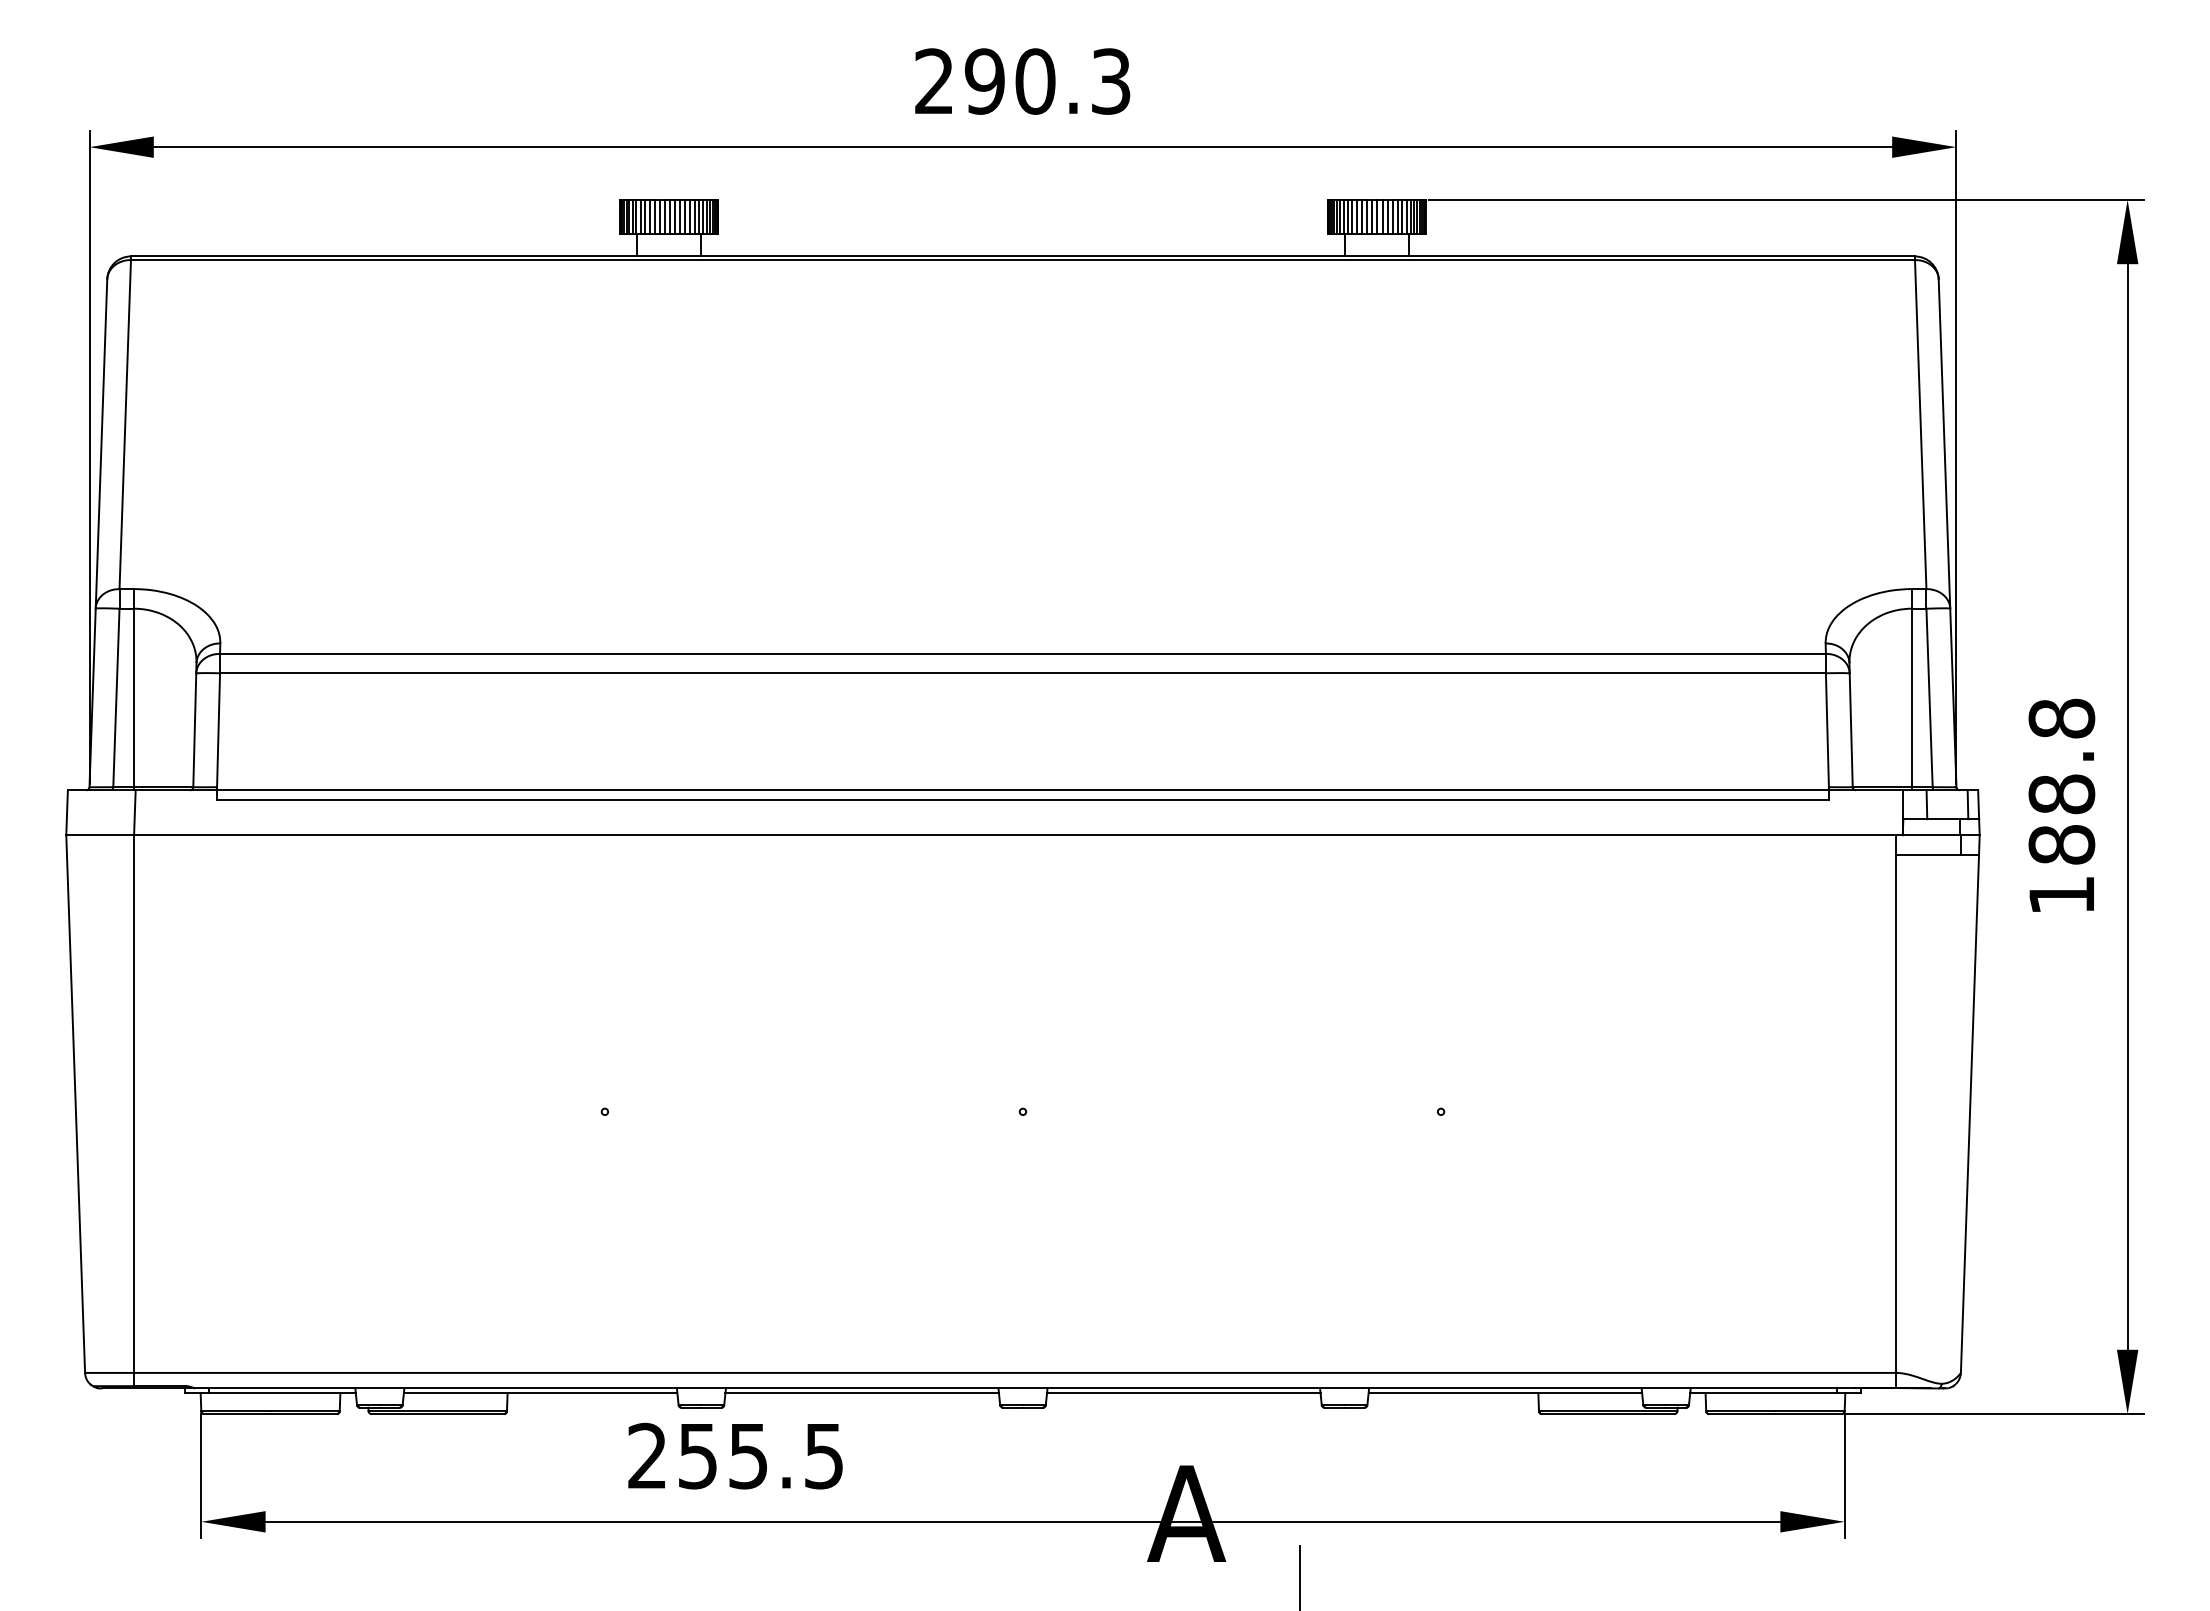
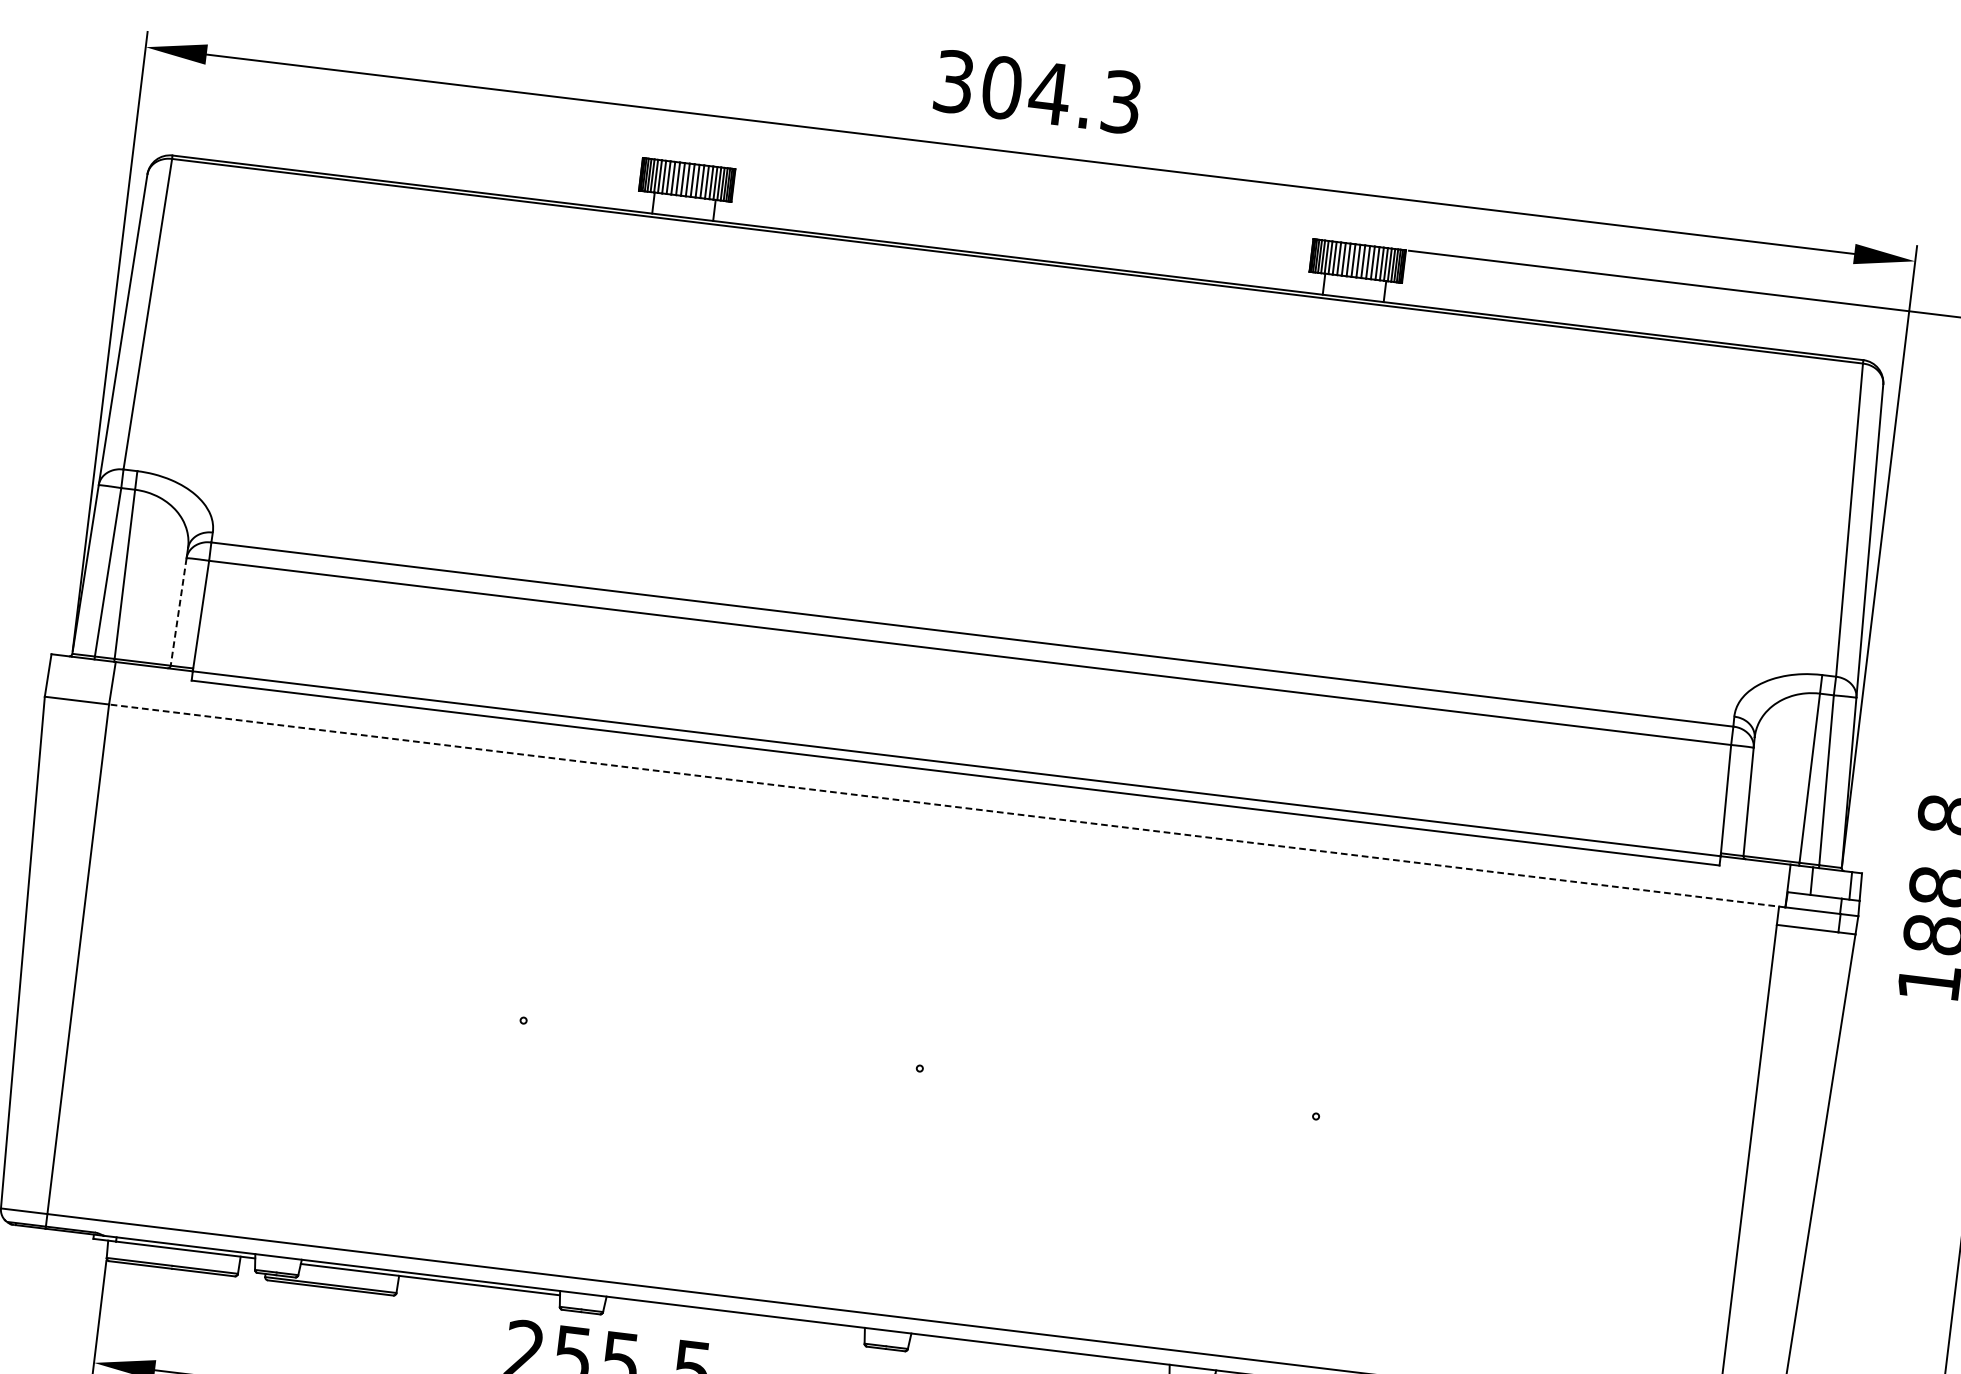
text: (985, 81) -> (1002, 87), 290.3 -> 304.3
line: (194, 730) -> (178, 612), solid -> dashed
line: (1017, 835) -> (946, 806), solid -> dashed
line: (861, 1392) -> (734, 1316), removed
line: (1183, 1392) -> (1039, 1352), removed

